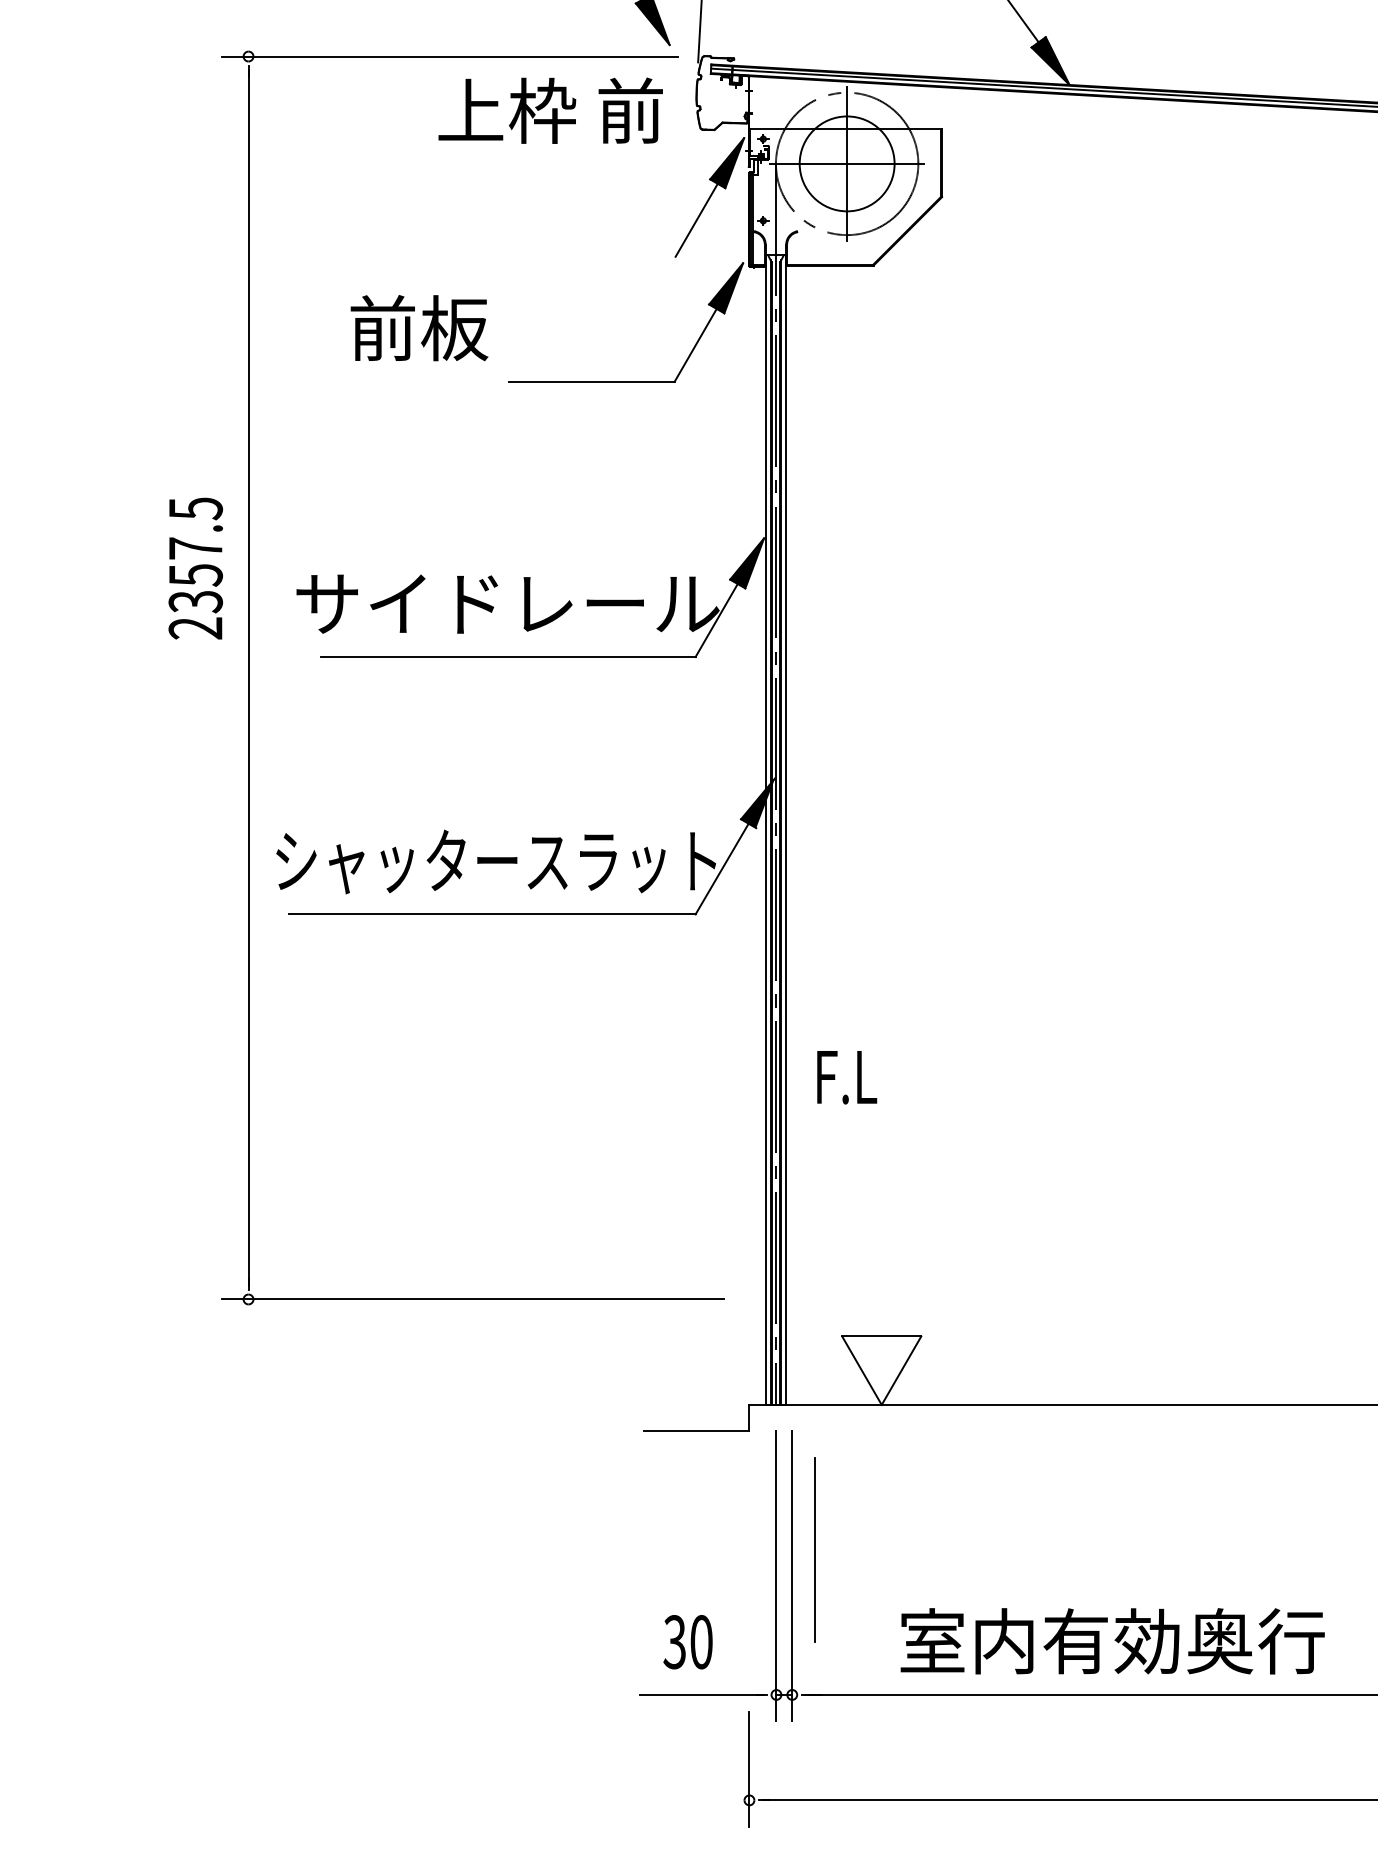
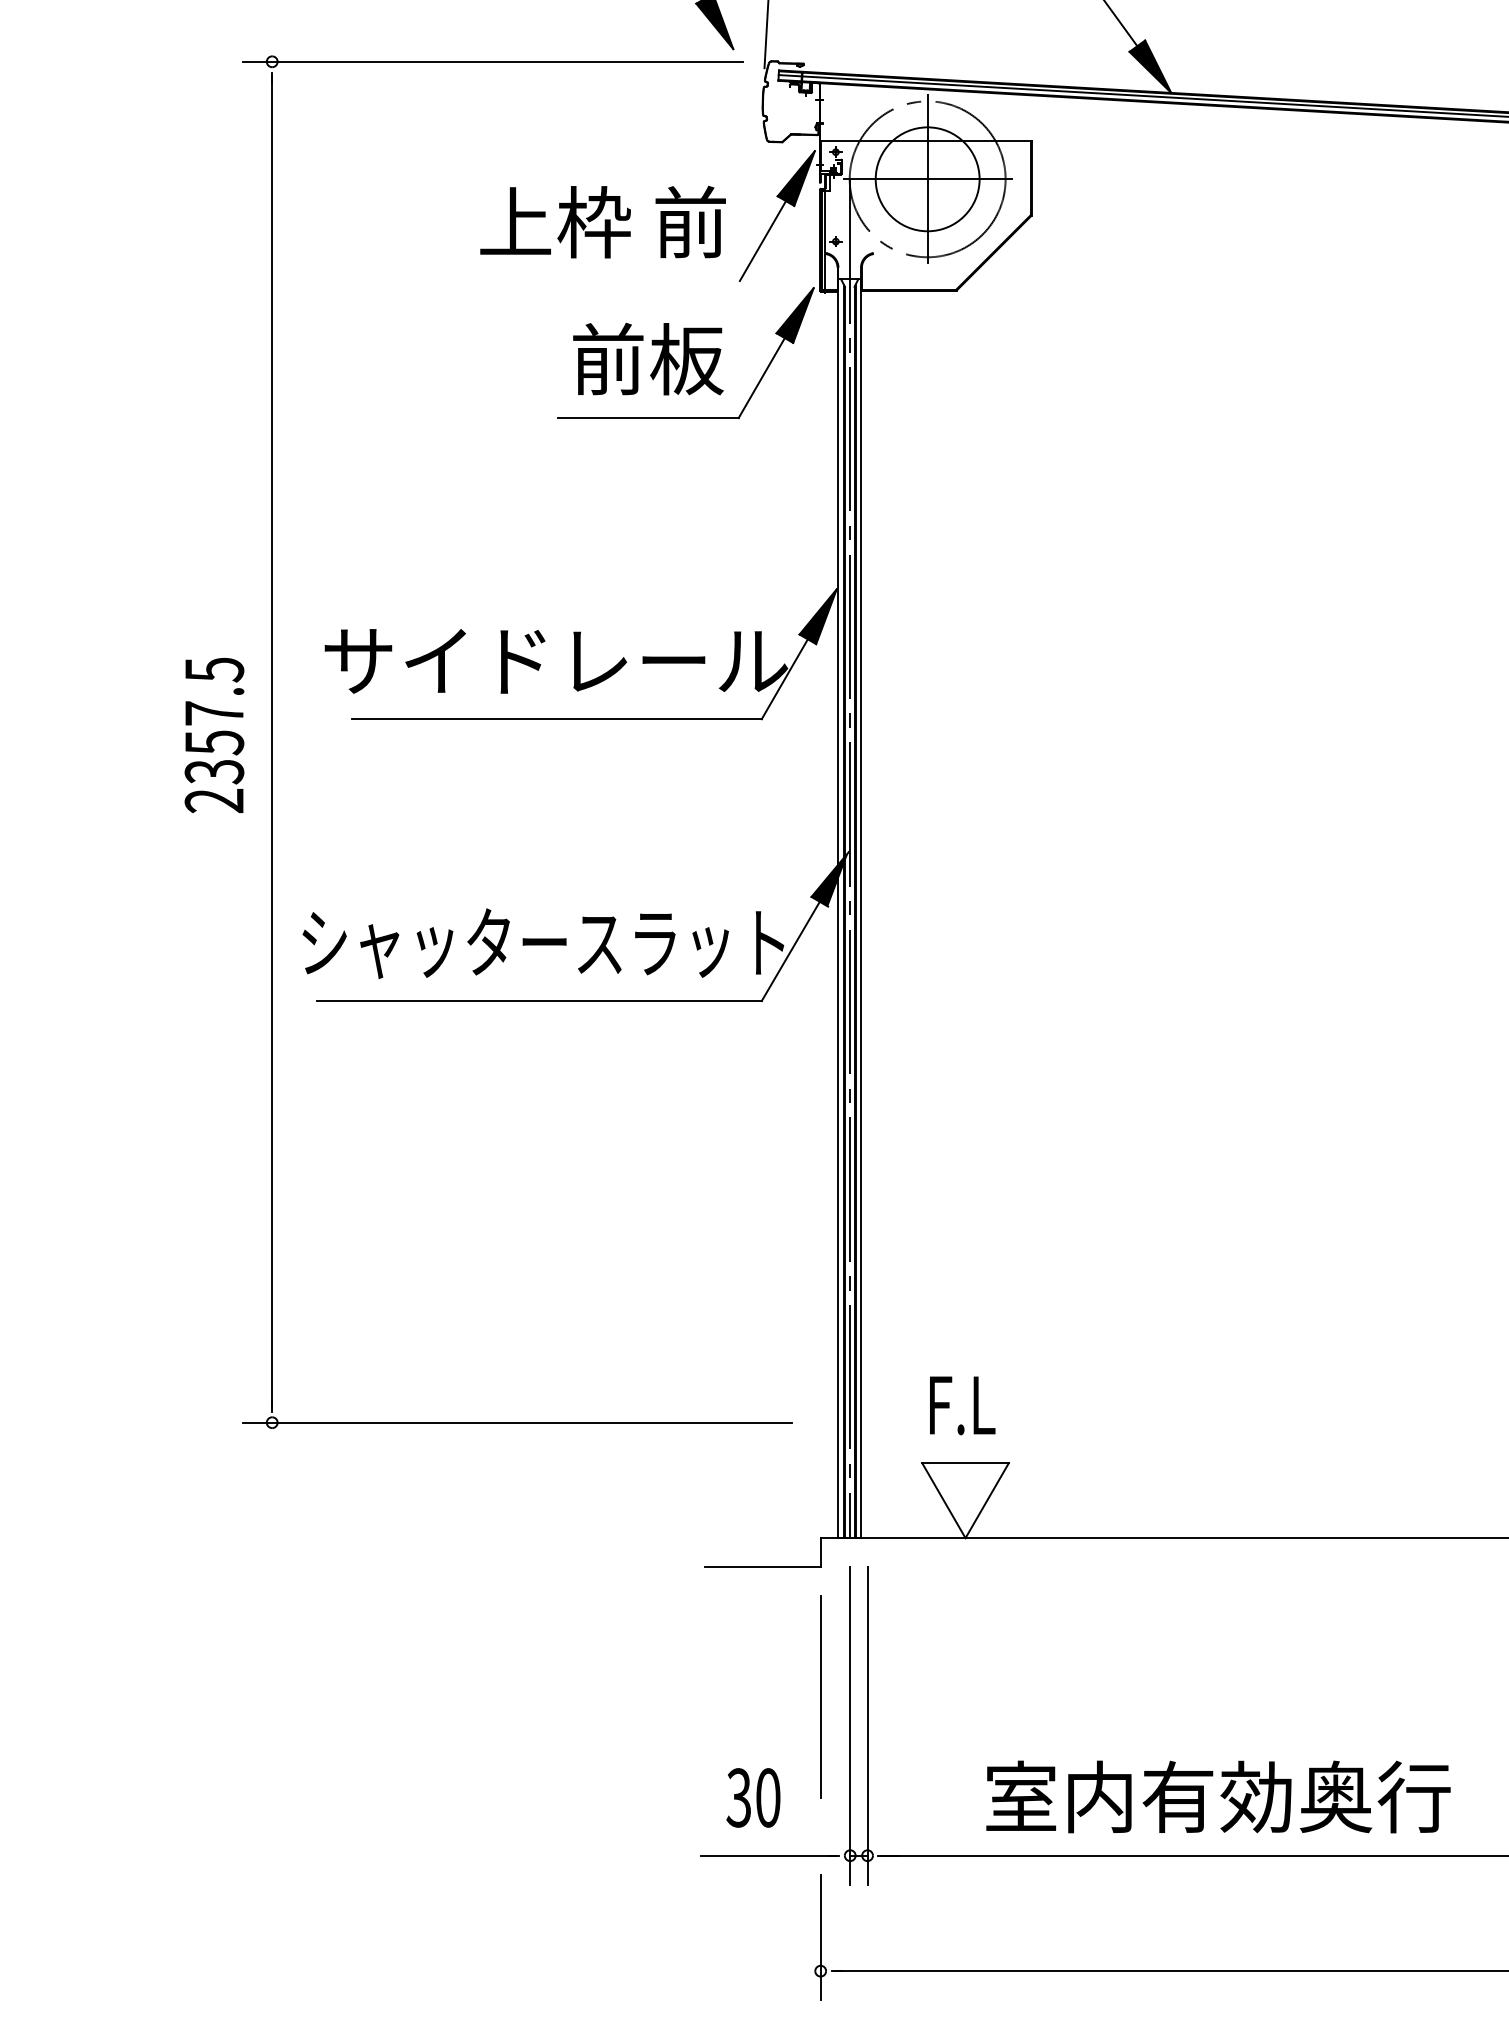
text: (550, 110) -> (602, 221), moved
text: (419, 327) -> (648, 358), moved
text: (195, 568) -> (214, 735), moved
text: (847, 1077) -> (962, 1405), moved
line: (815, 1549) -> (820, 1696), moved

